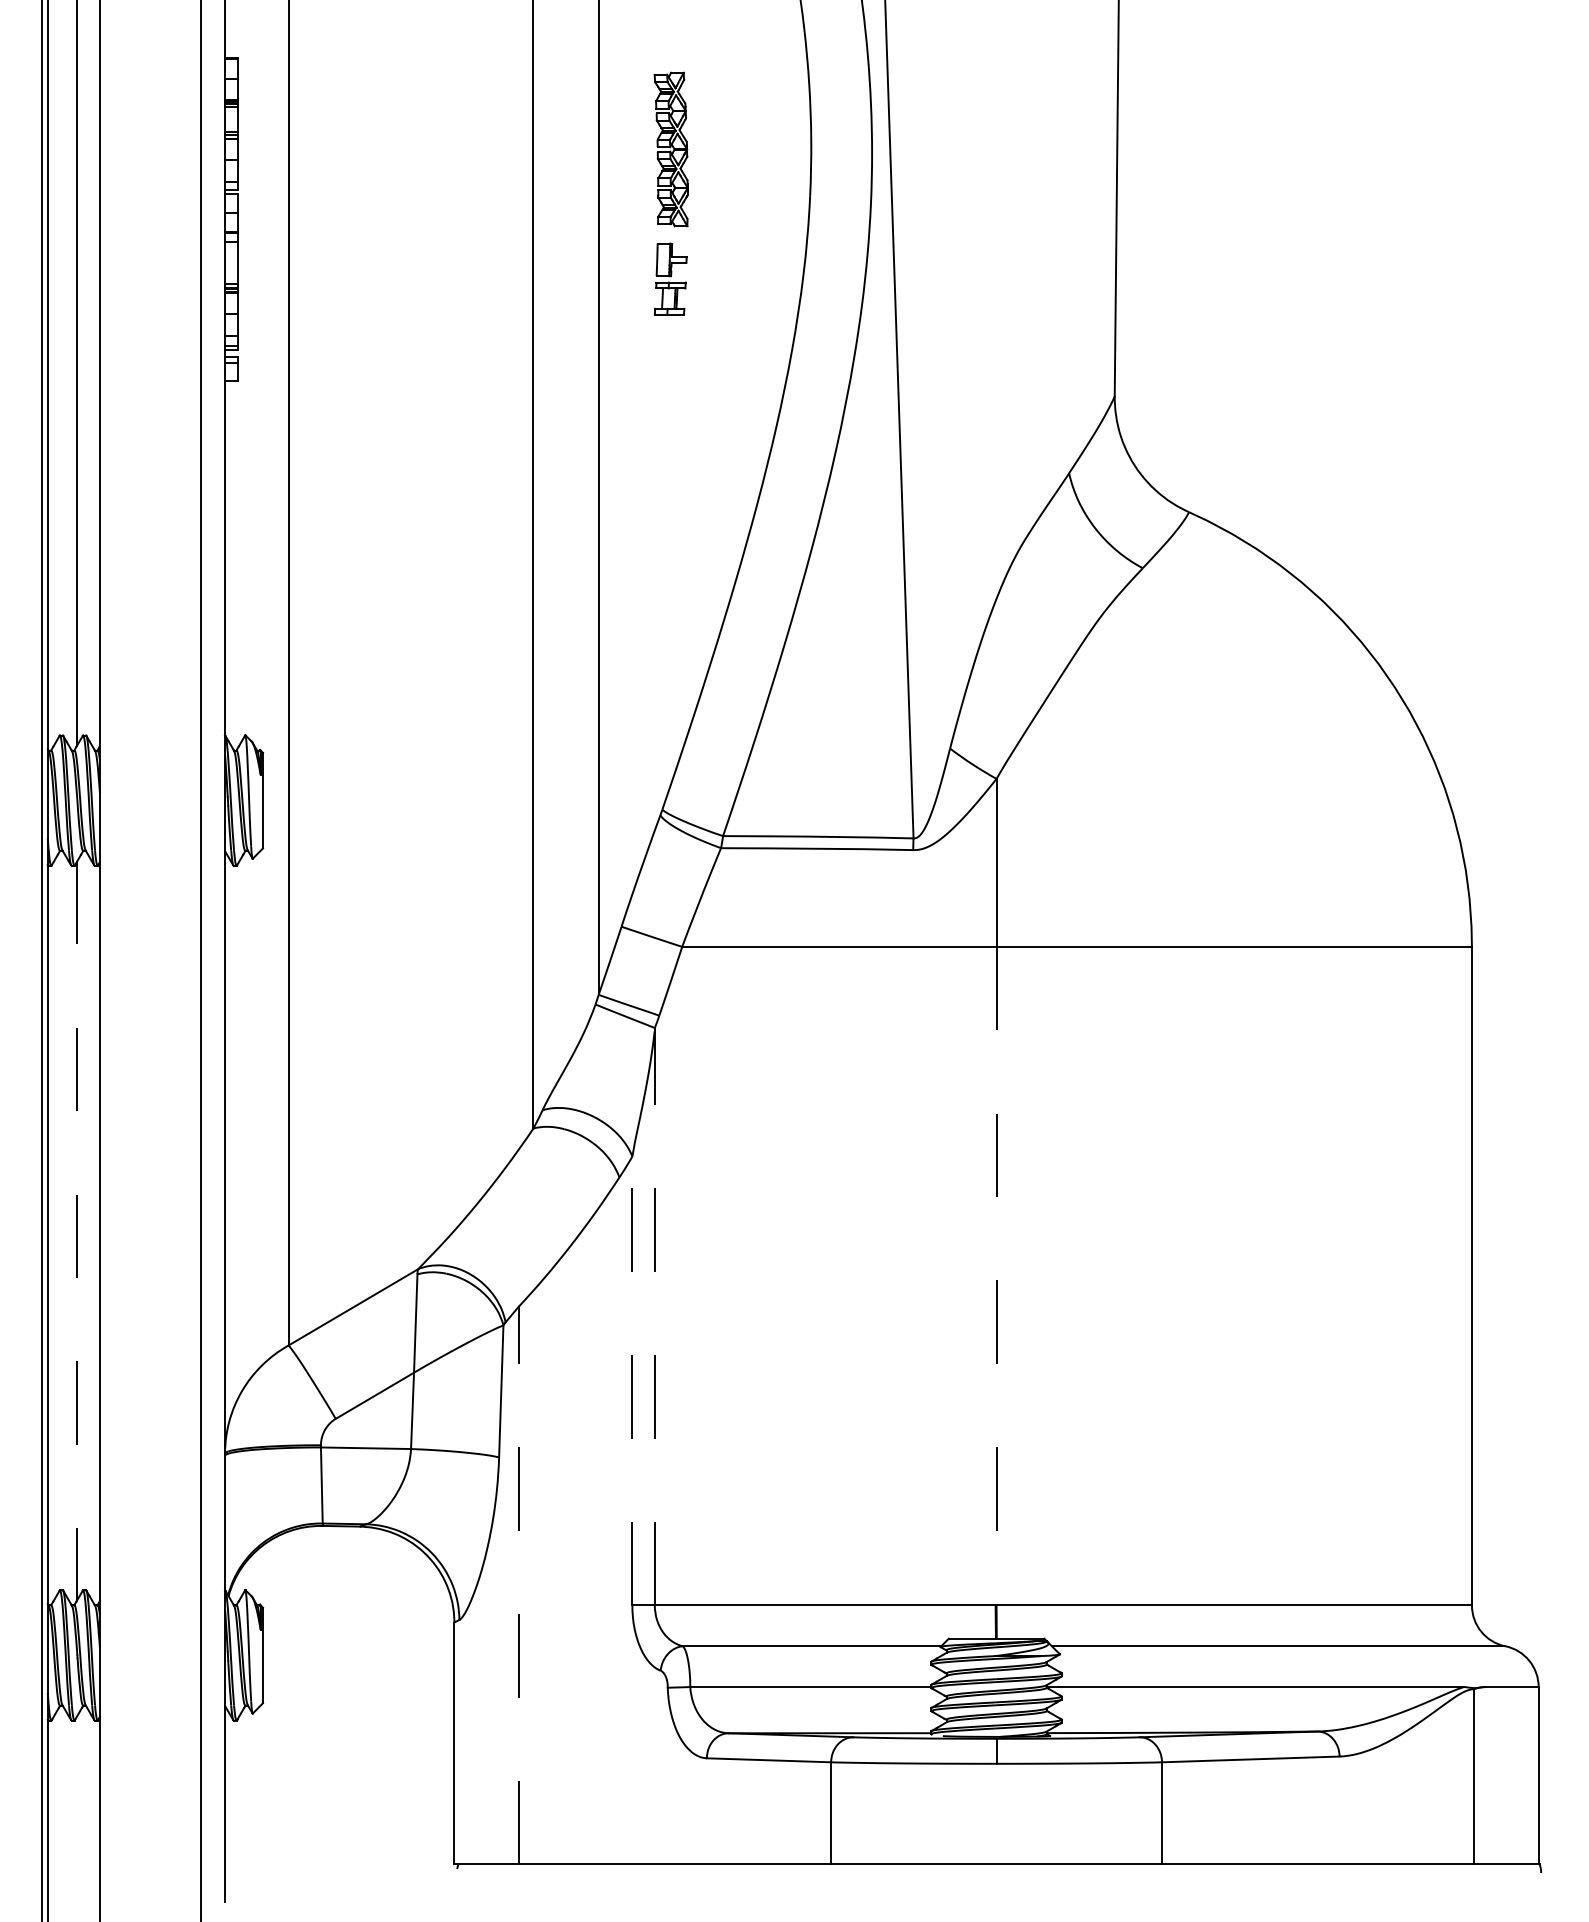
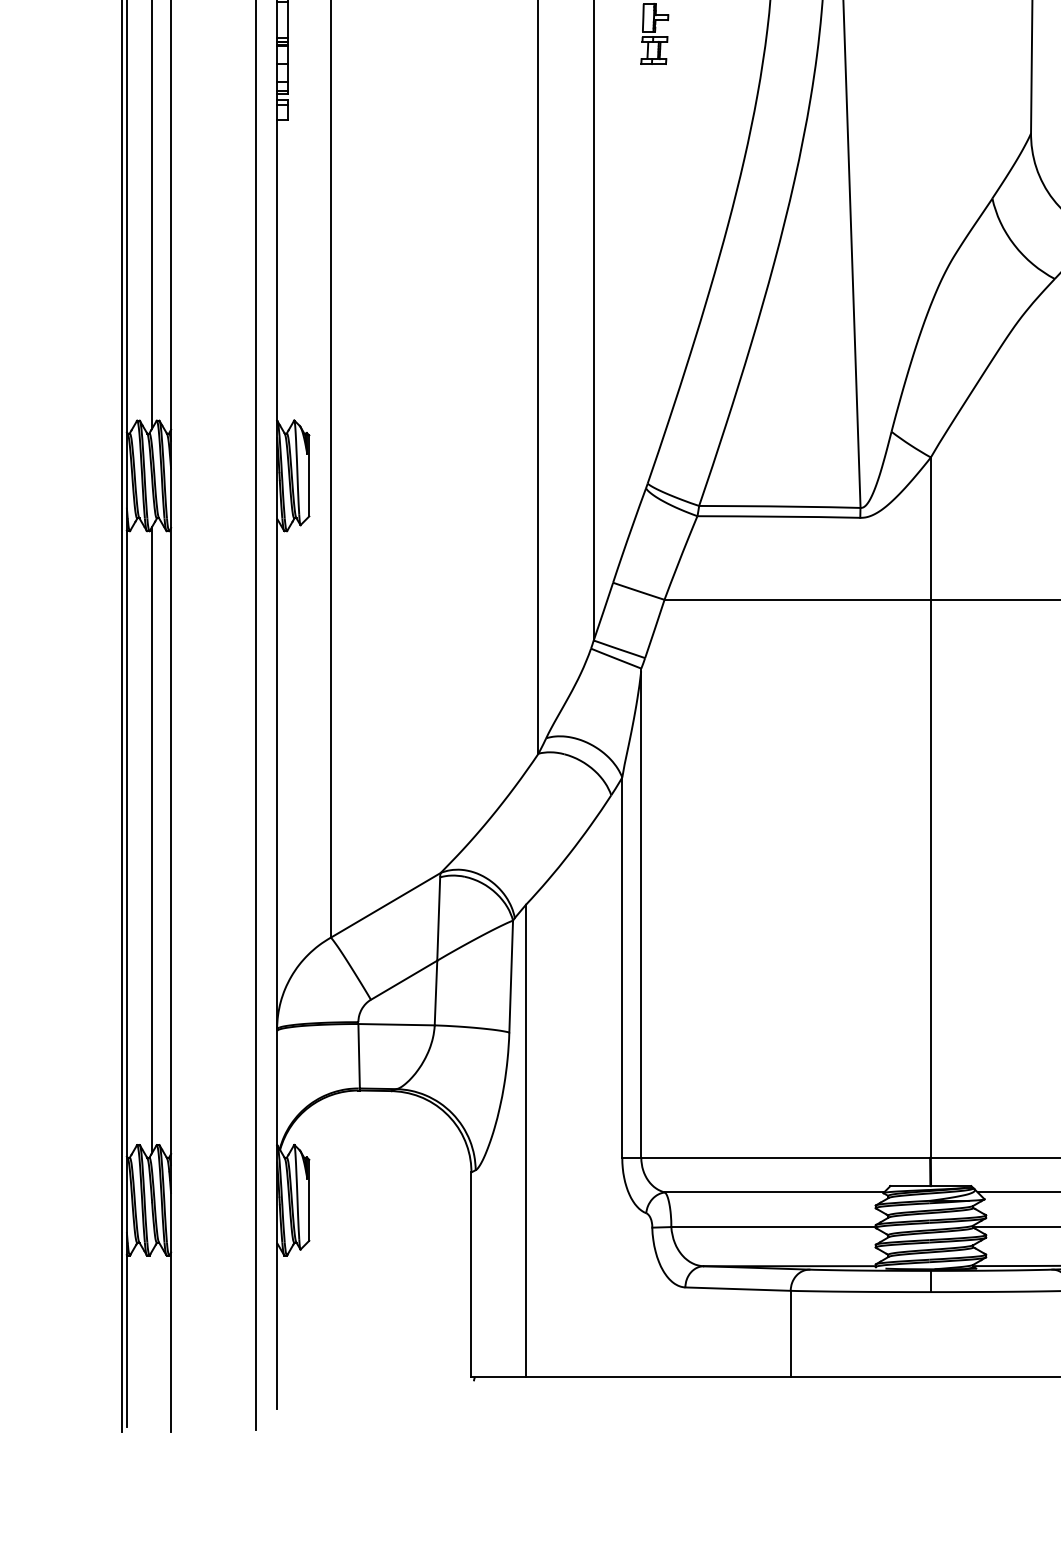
line: (77, 1230) -> (152, 840), dashed -> solid
line: (996, 1276) -> (930, 879), dashed -> solid
line: (654, 1318) -> (641, 914), dashed -> solid
line: (632, 1380) -> (622, 967), dashed -> solid
line: (518, 1585) -> (525, 1141), dashed -> solid

